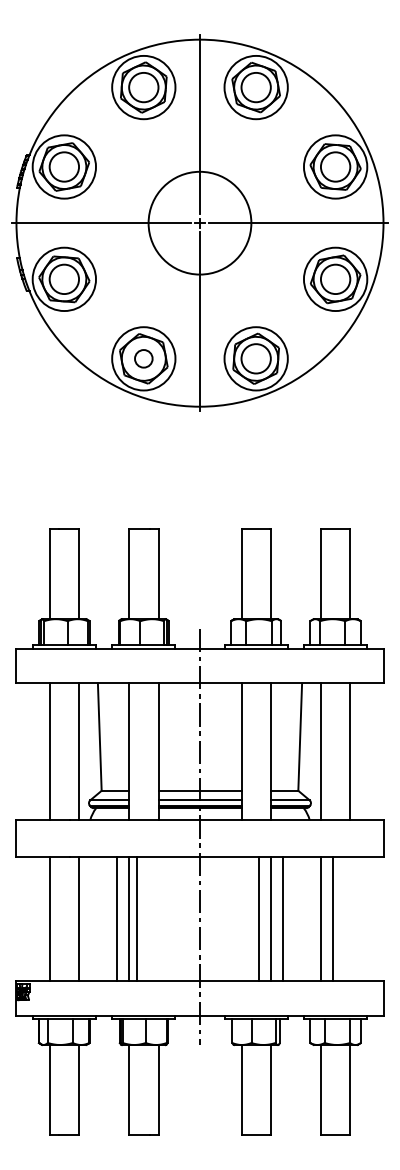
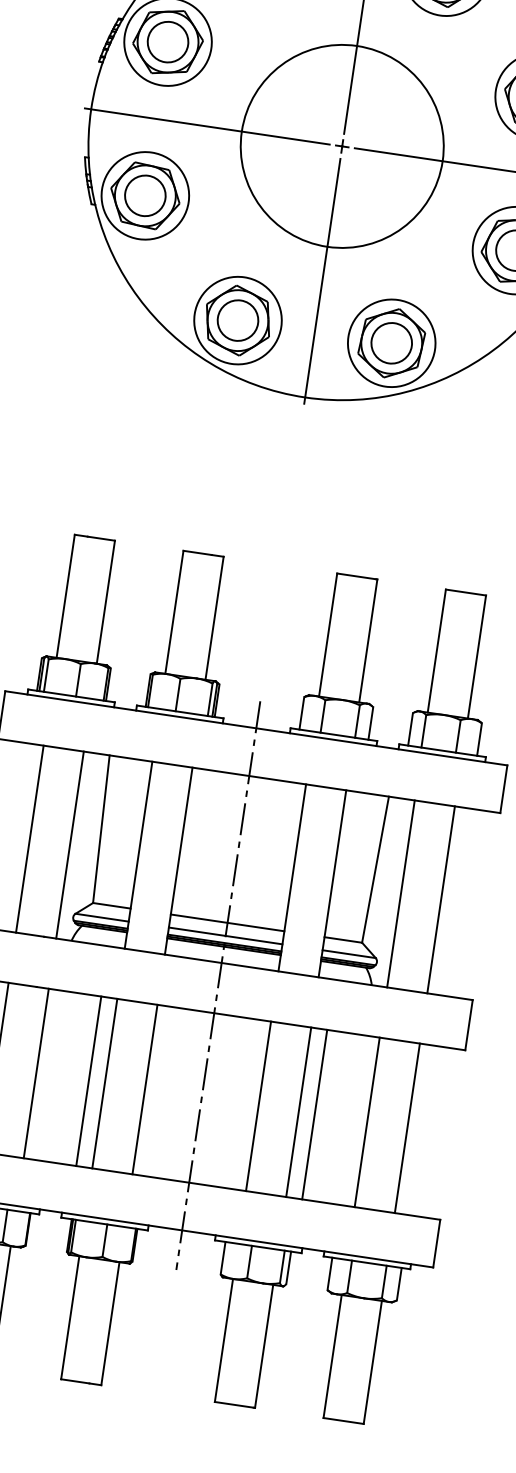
circle: (199, 222) -> (341, 145), size x1.43
circle: (143, 358) -> (237, 320), size x1.67
line: (136, 918) -> (145, 1089), moved
line: (258, 918) -> (258, 1105), moved
line: (333, 918) -> (407, 1127), moved

